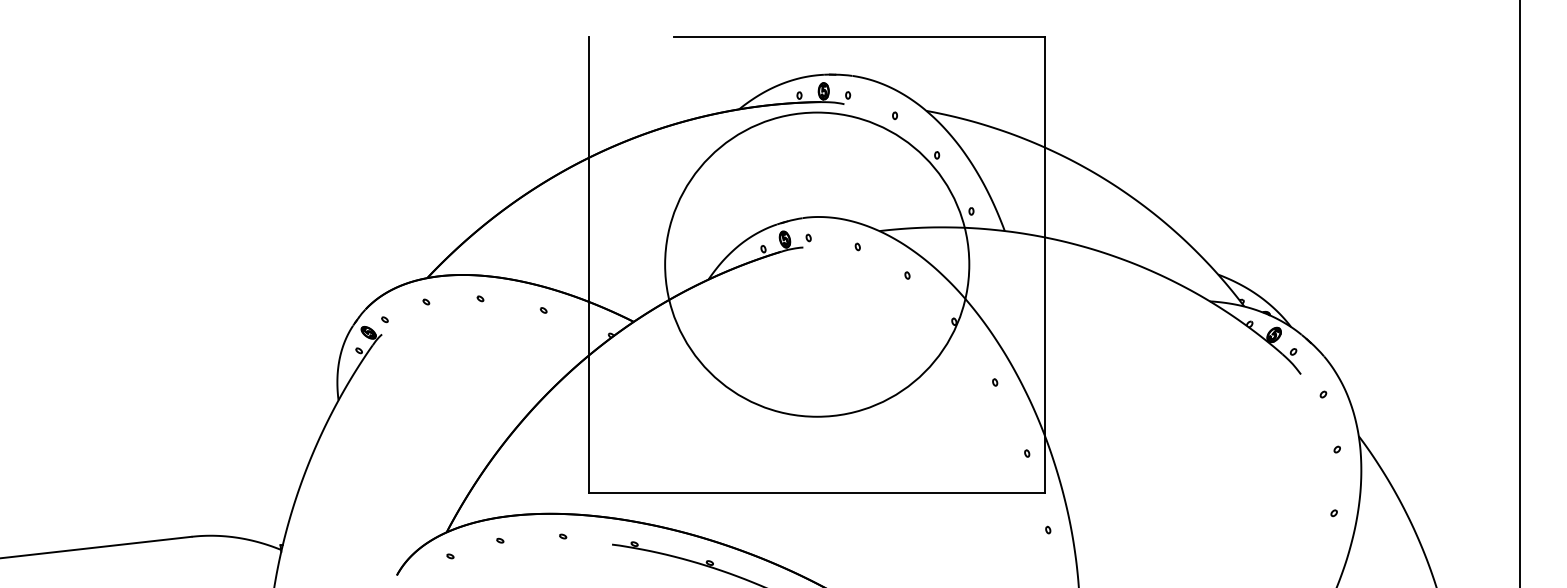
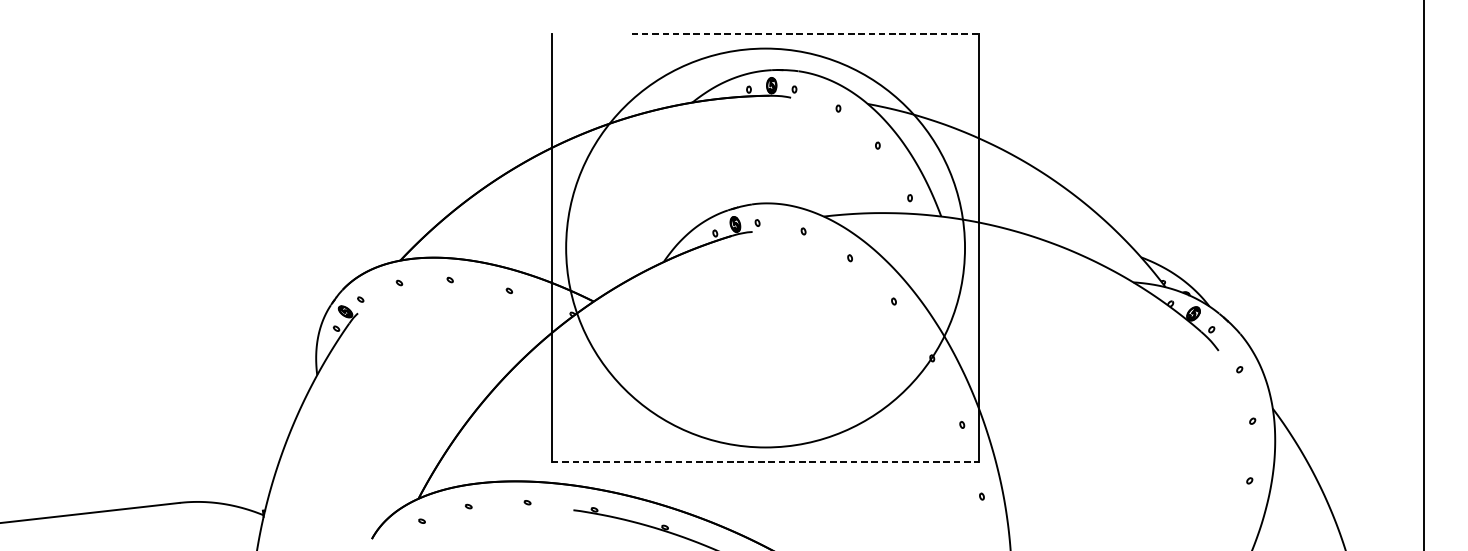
line: (859, 36) -> (805, 34), solid -> dashed
circle: (817, 264) -> (765, 247), size x1.4
line: (817, 492) -> (765, 461), solid -> dashed

